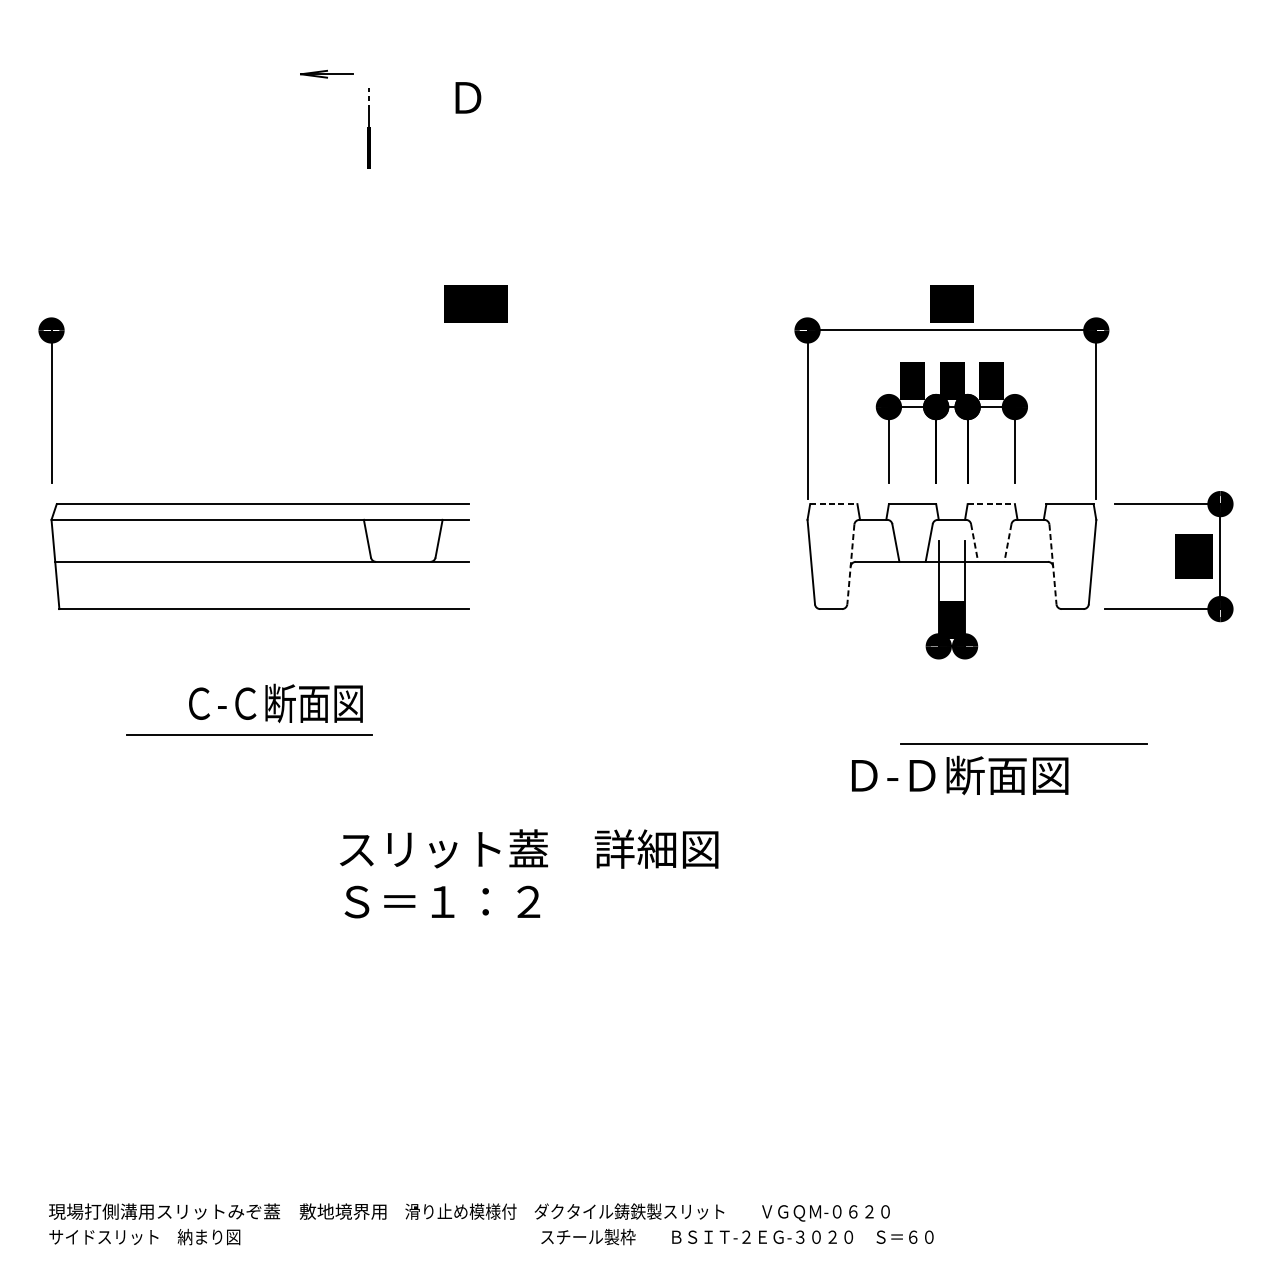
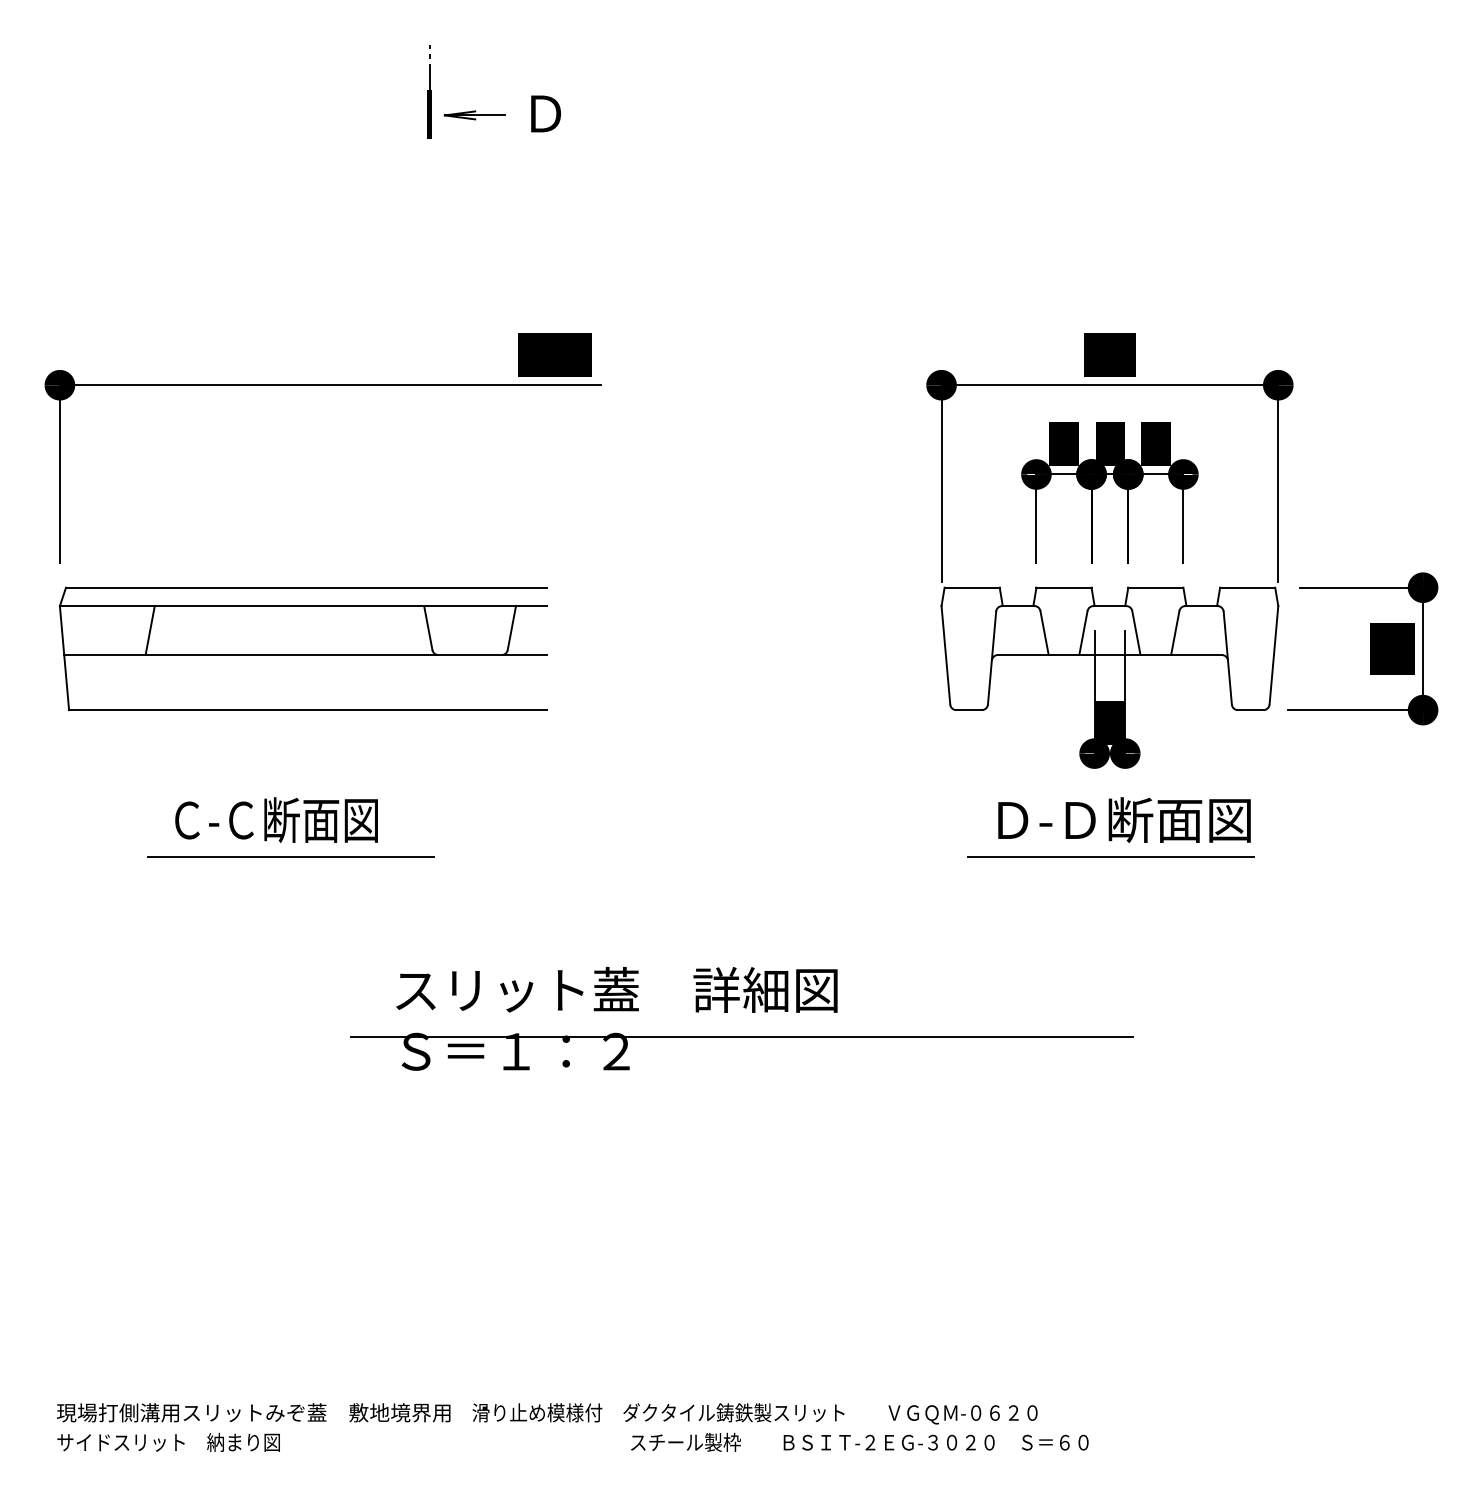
part: (326, 74) -> (474, 115), moved
line: (368, 128) -> (429, 91), moved
line: (283, 330) -> (330, 385), added
line: (834, 503) -> (972, 587), dashed -> solid
line: (991, 503) -> (1155, 587), dashed -> solid
line: (128, 540) -> (149, 630), added
line: (974, 543) -> (1136, 633), dashed -> solid
line: (1008, 543) -> (1175, 633), dashed -> solid
line: (851, 564) -> (992, 658), dashed -> solid
line: (1052, 564) -> (1227, 658), dashed -> solid
text: (275, 702) -> (276, 819), moved
line: (1023, 743) -> (1110, 856), moved
text: (960, 774) -> (1124, 819), moved
line: (636, 889) -> (741, 1037), added

